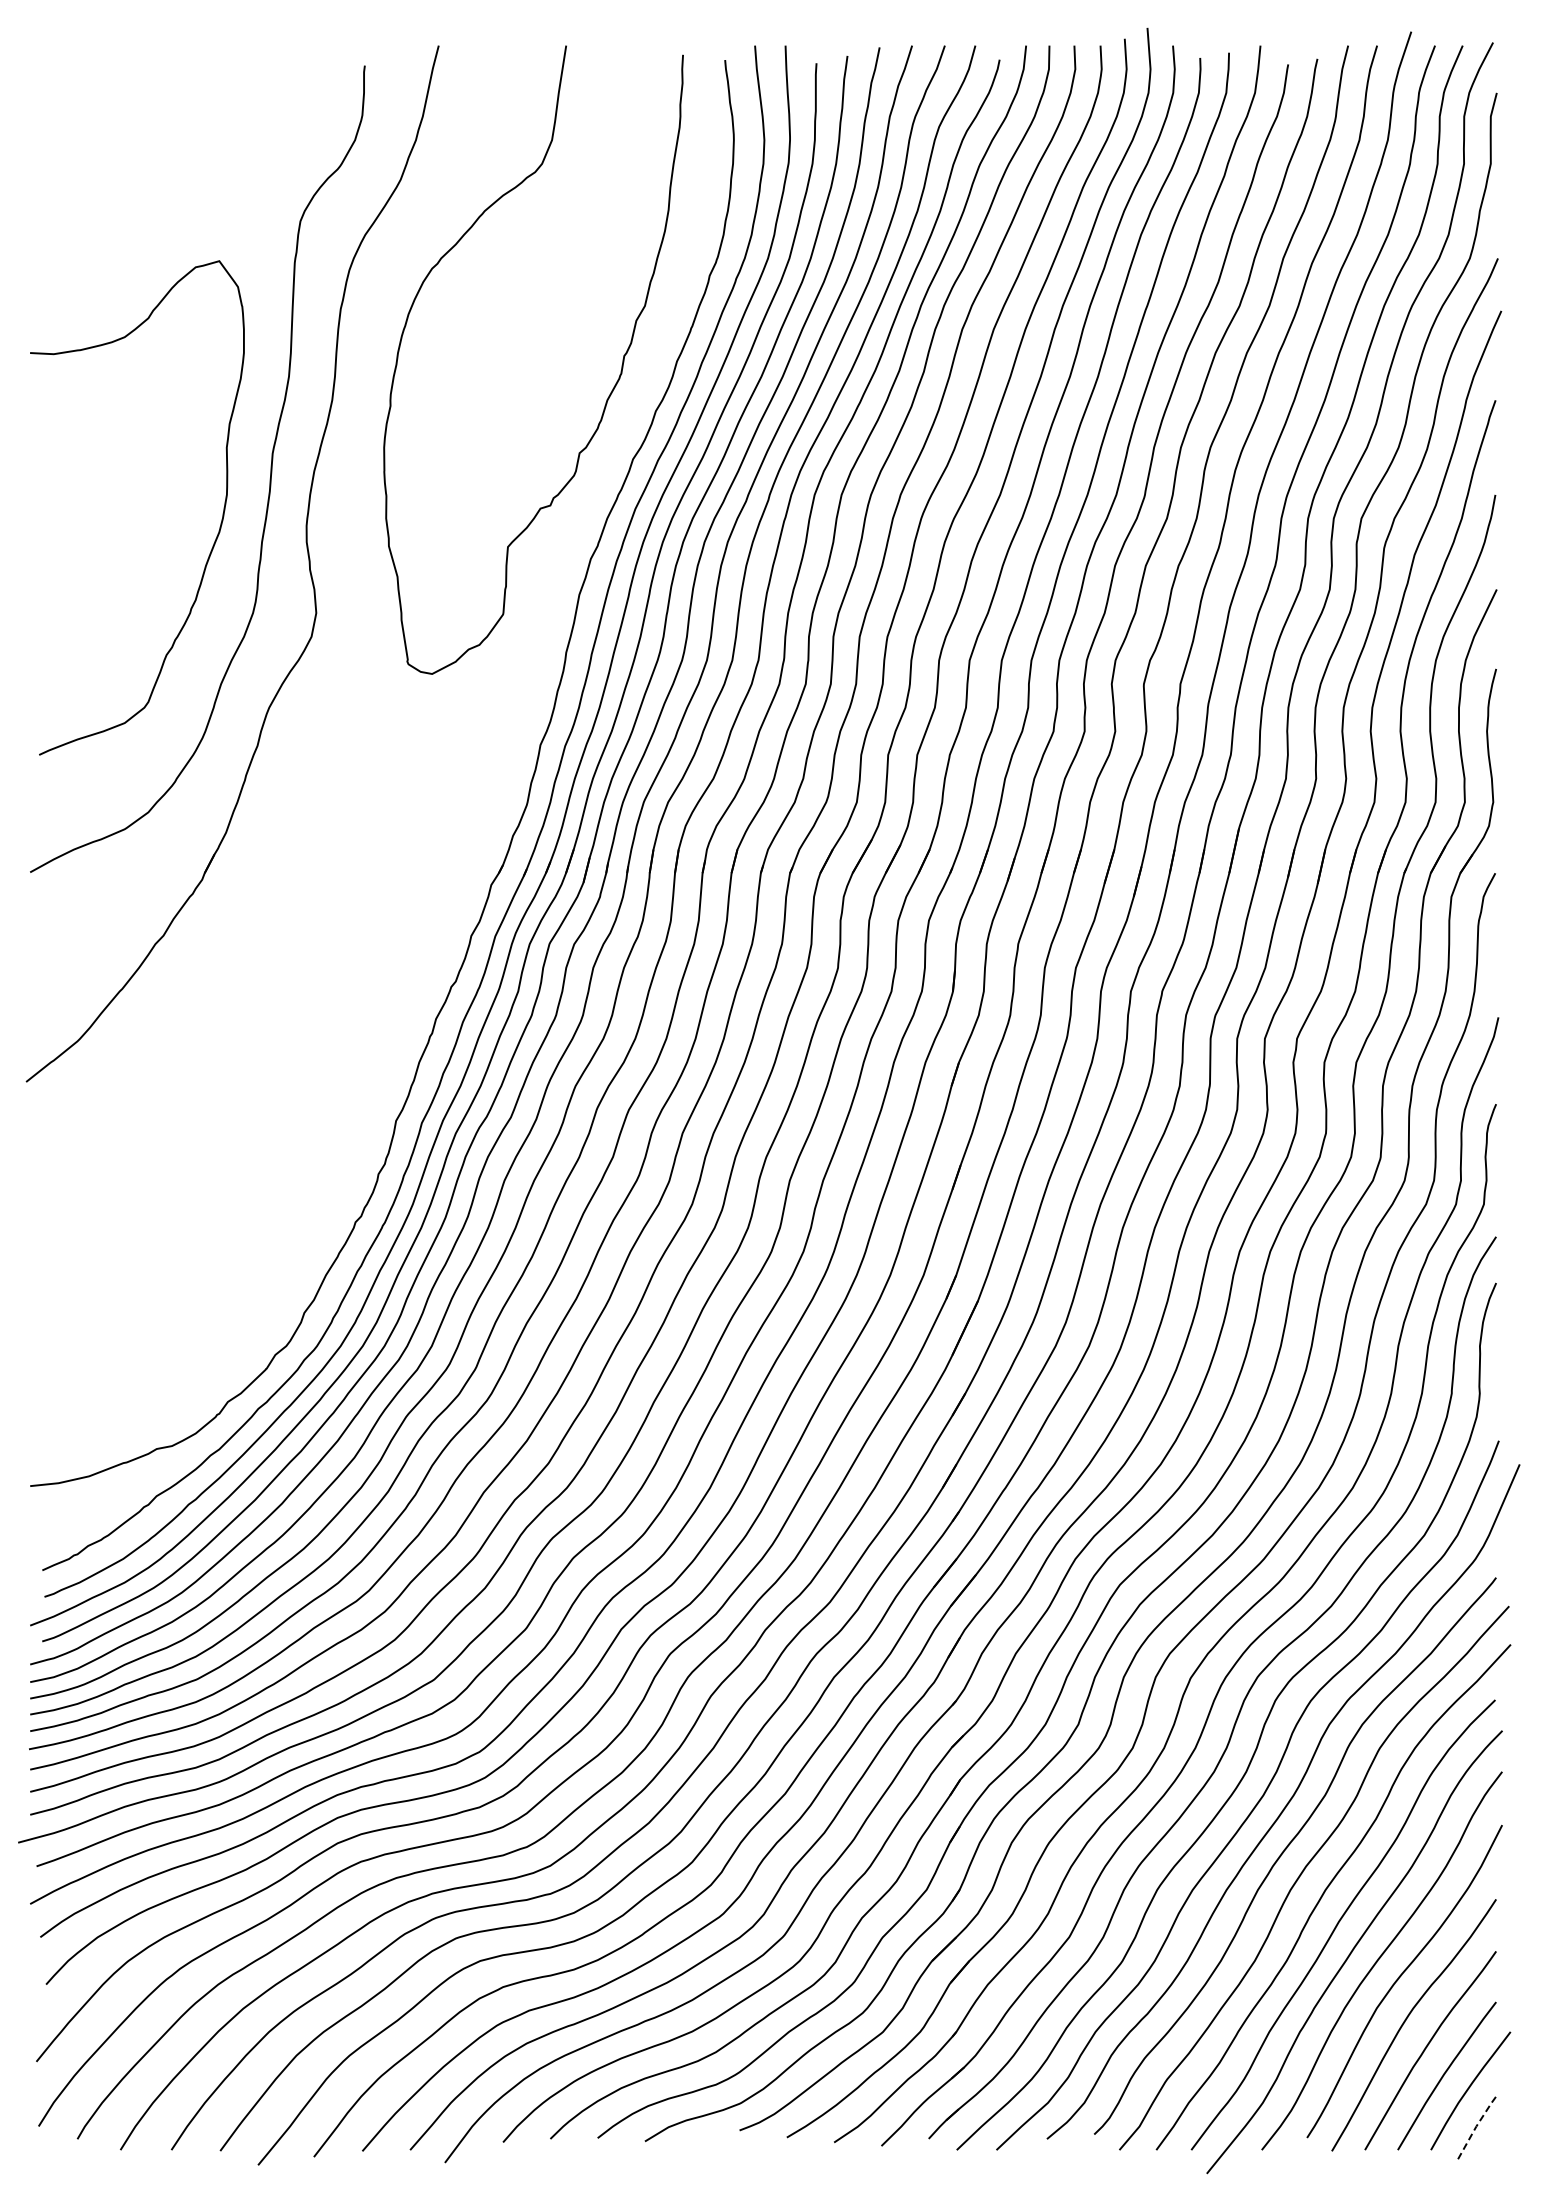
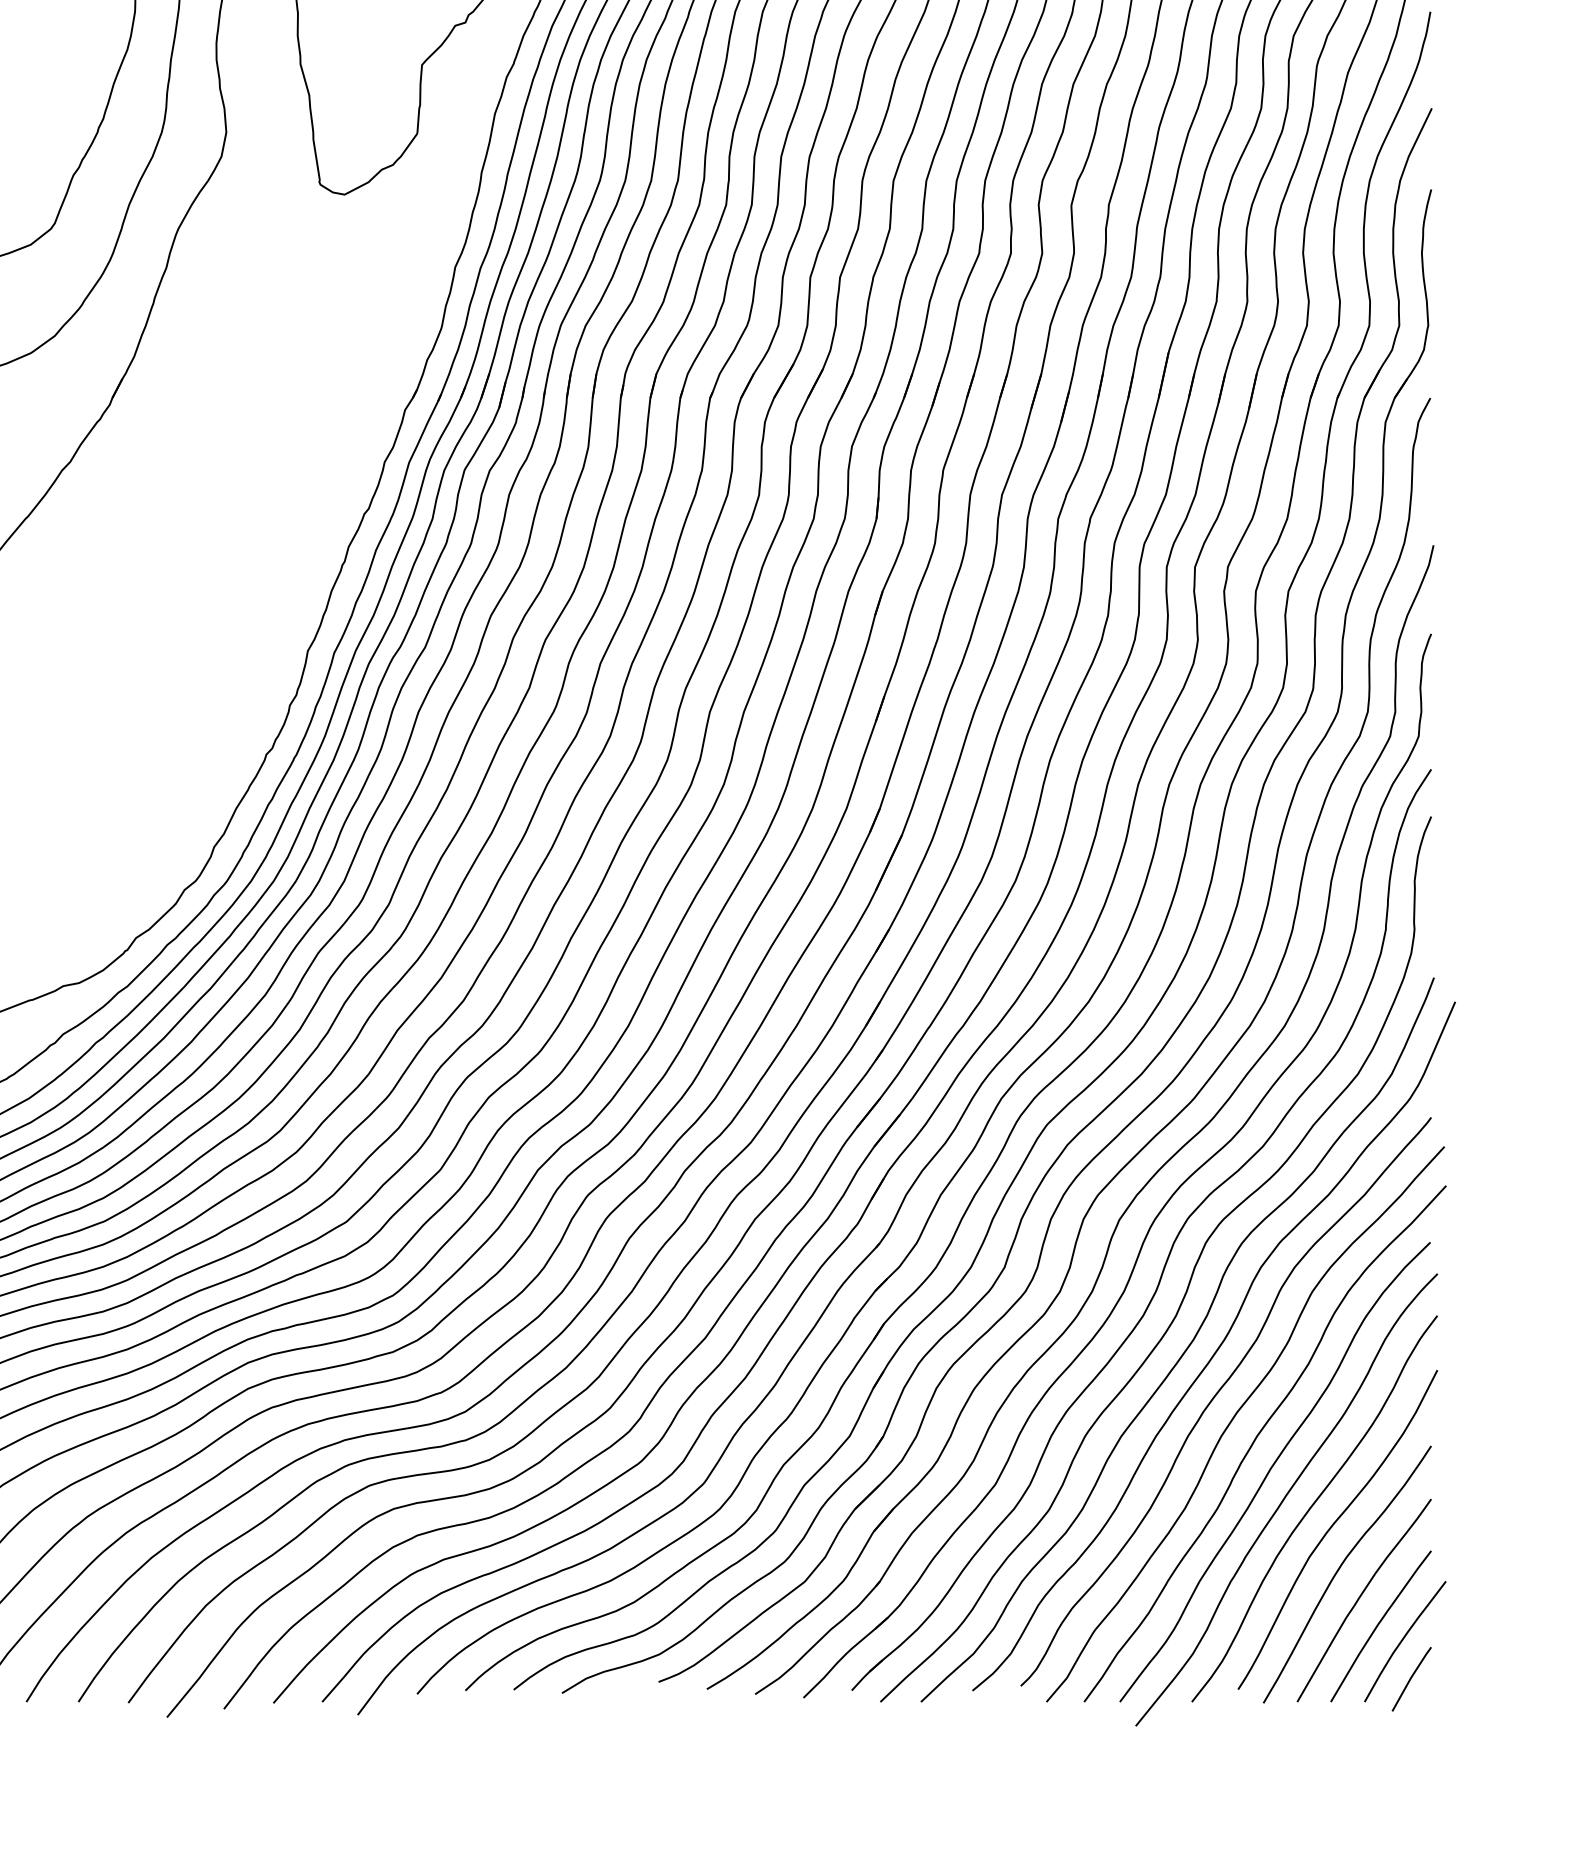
line: (1476, 2126) -> (1411, 1677), dashed -> solid

